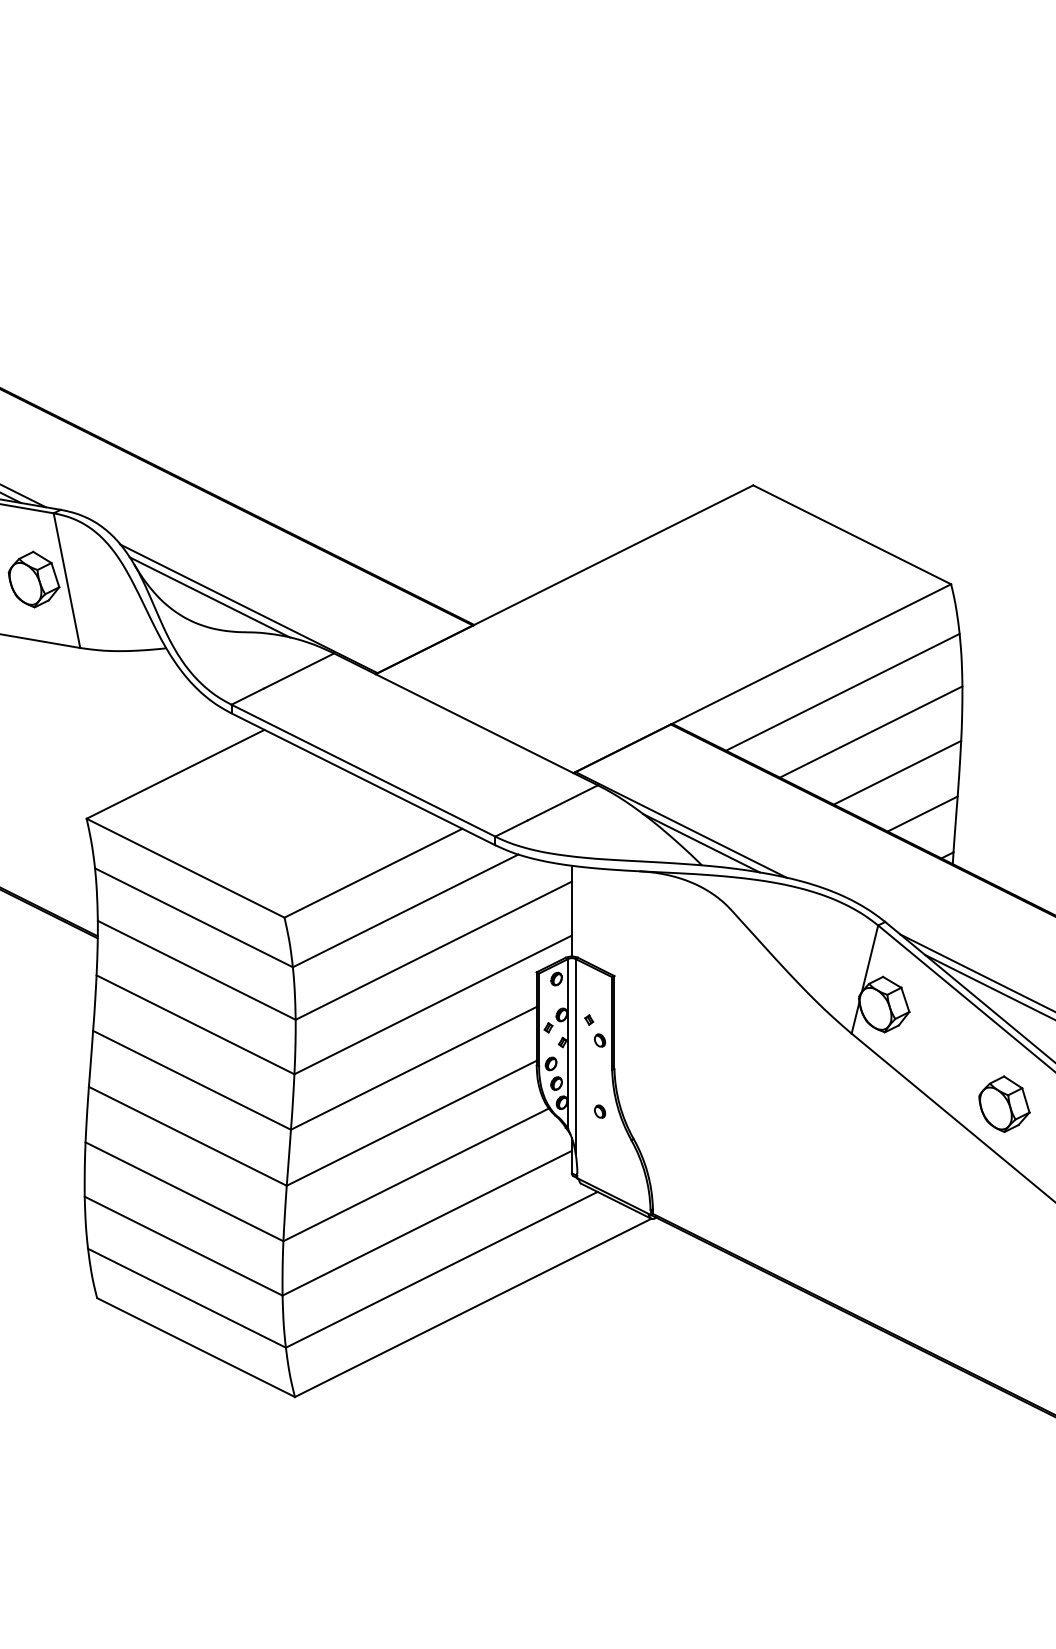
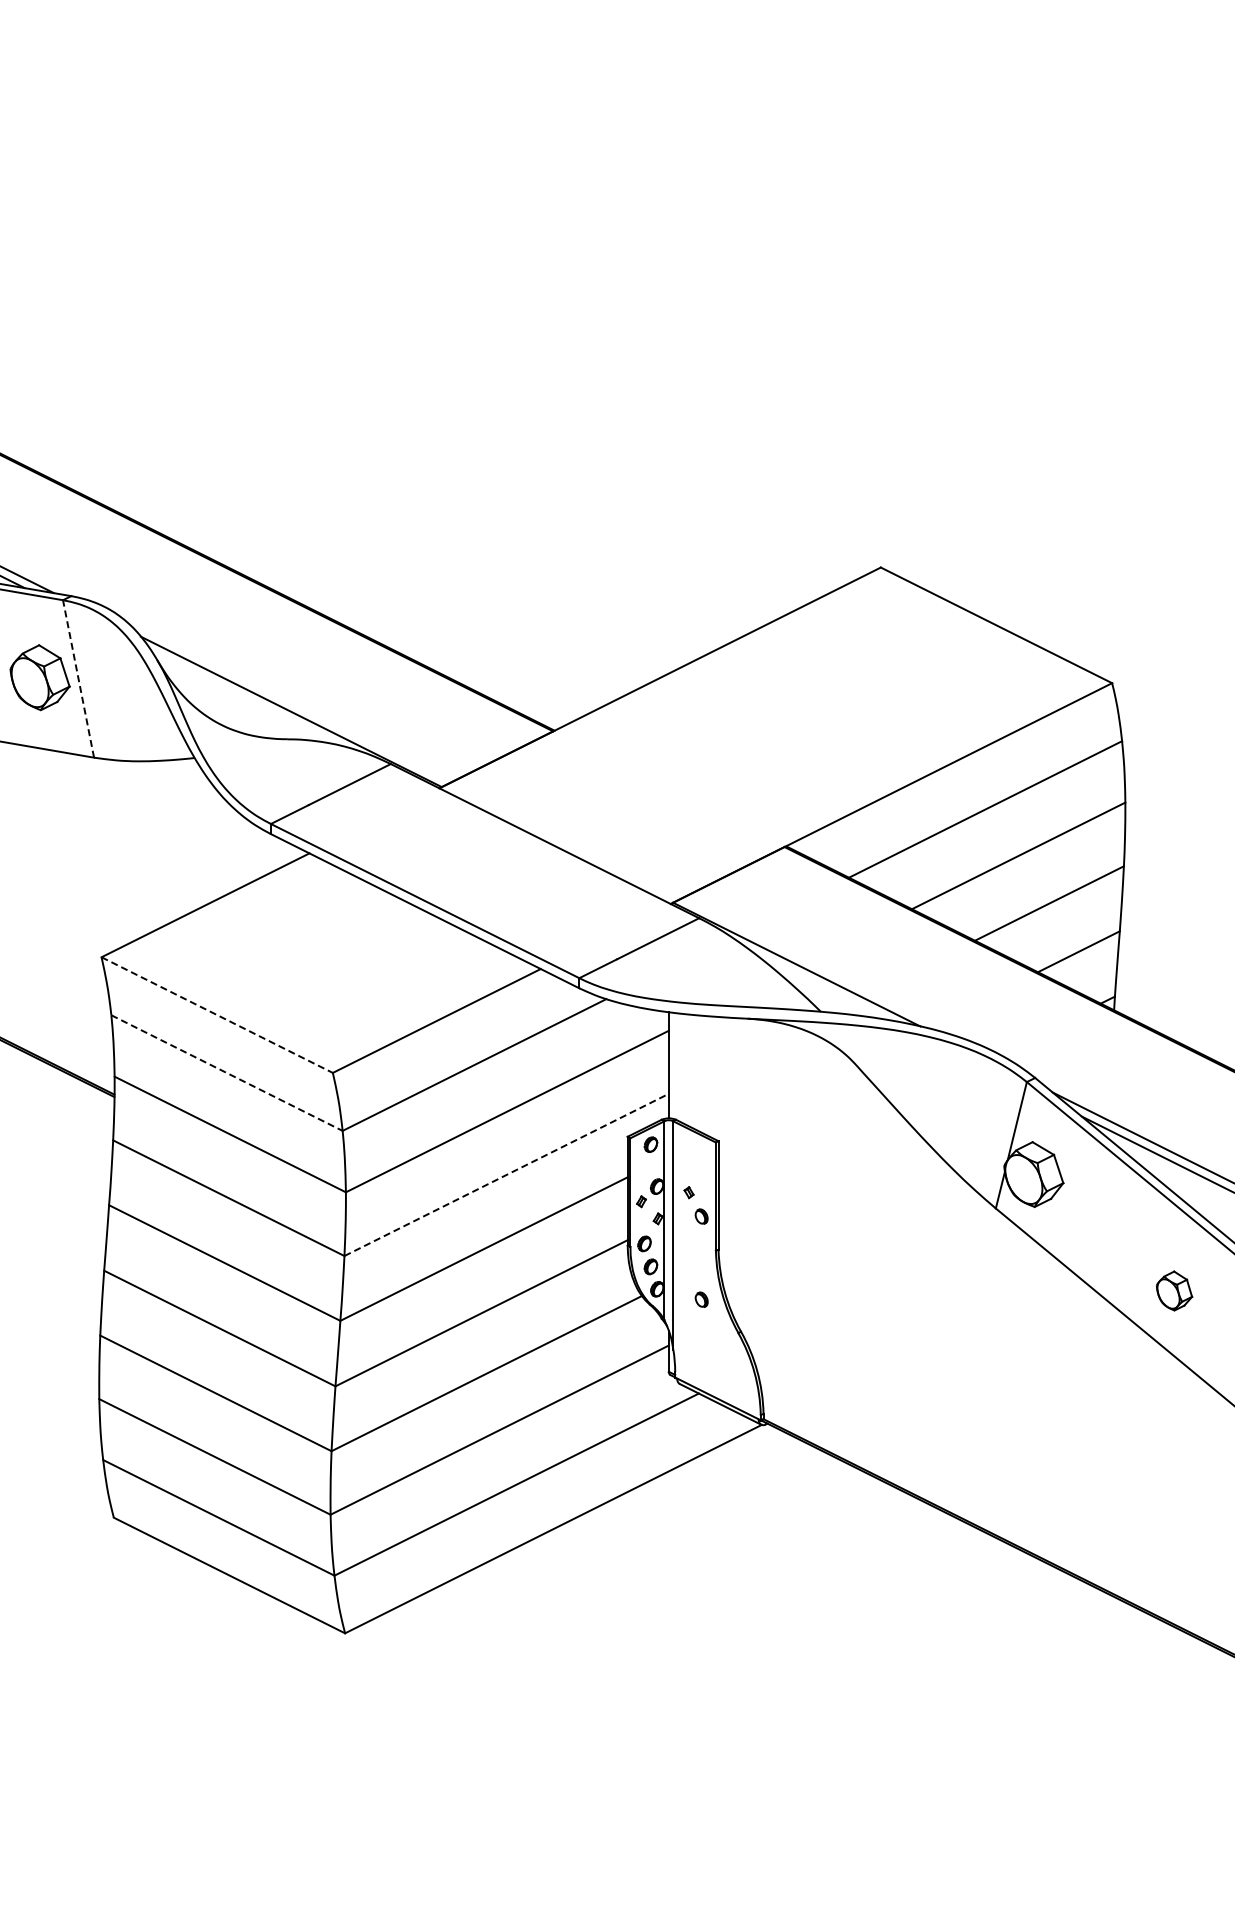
line: (66, 580) -> (78, 678), solid -> dashed
line: (209, 597) -> (245, 698), removed
line: (700, 842) -> (819, 985), removed
line: (185, 868) -> (217, 1015), solid -> dashed
line: (194, 918) -> (227, 1073), solid -> dashed
line: (433, 1004) -> (507, 1174), solid -> dashed
part: (1004, 1103) -> (1174, 1290), size x0.6

